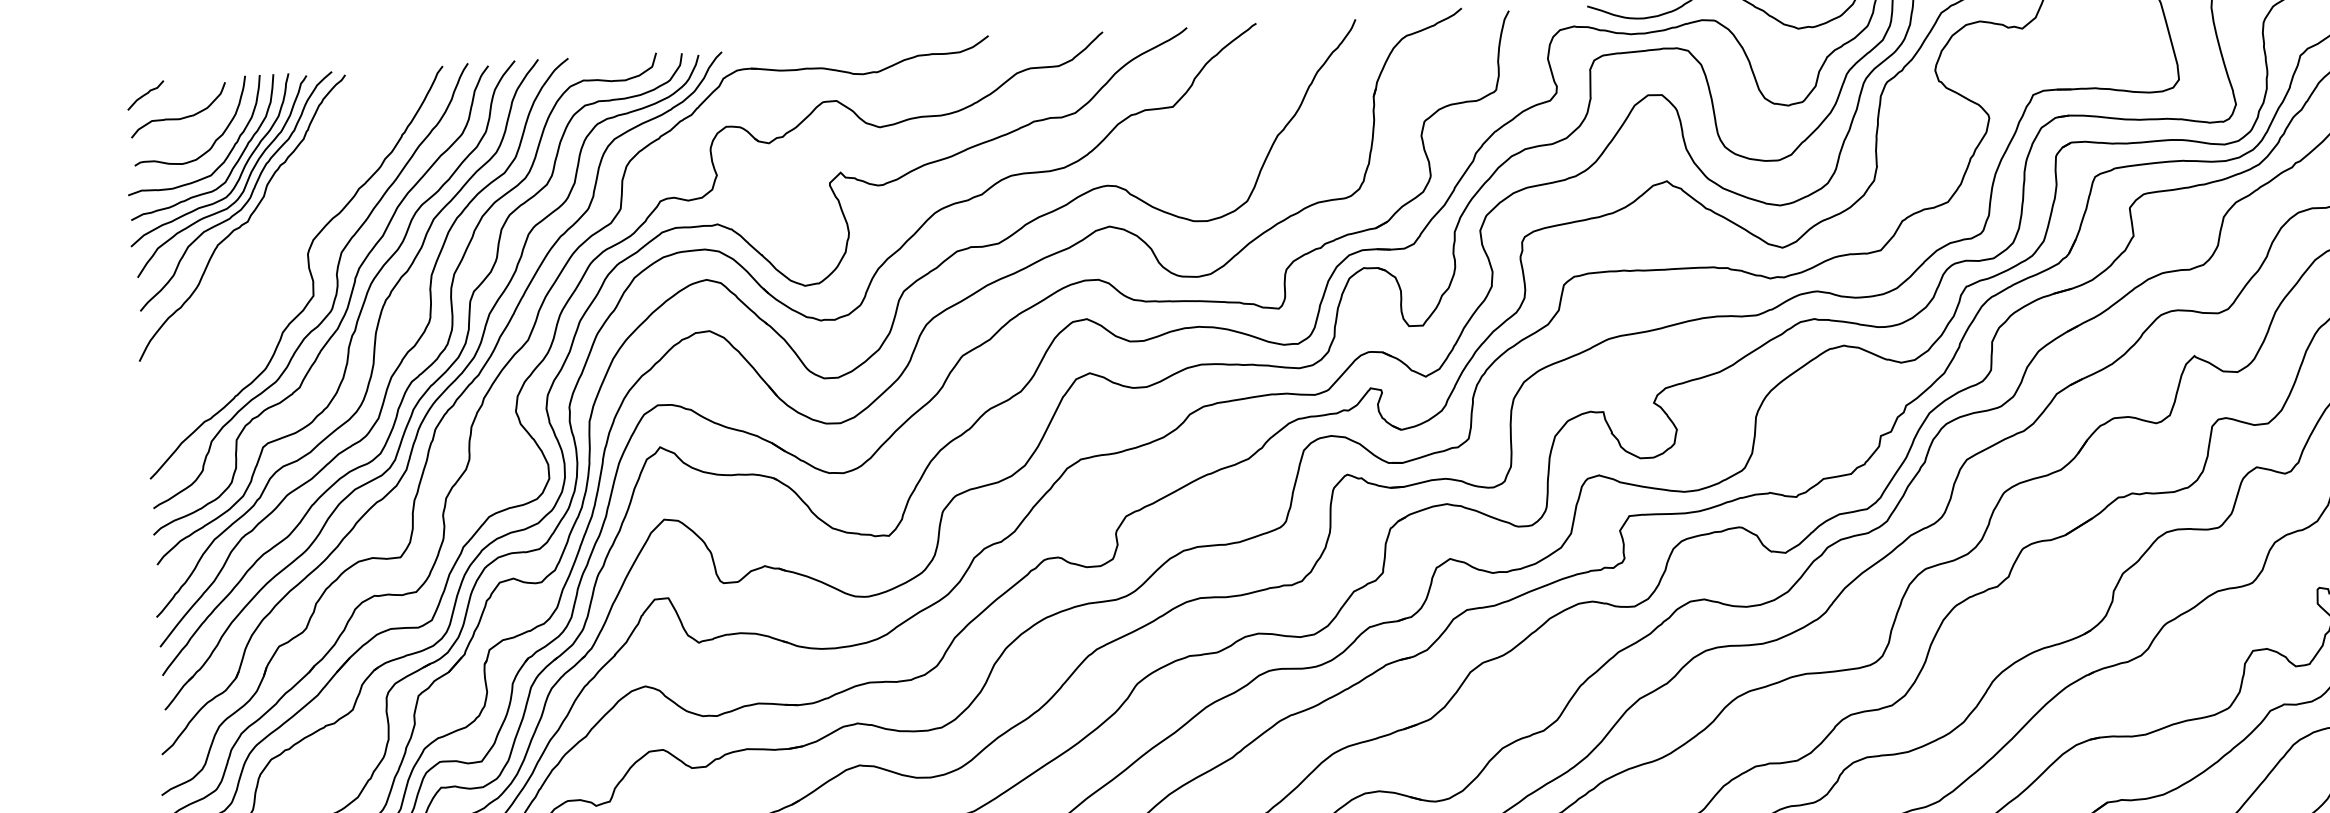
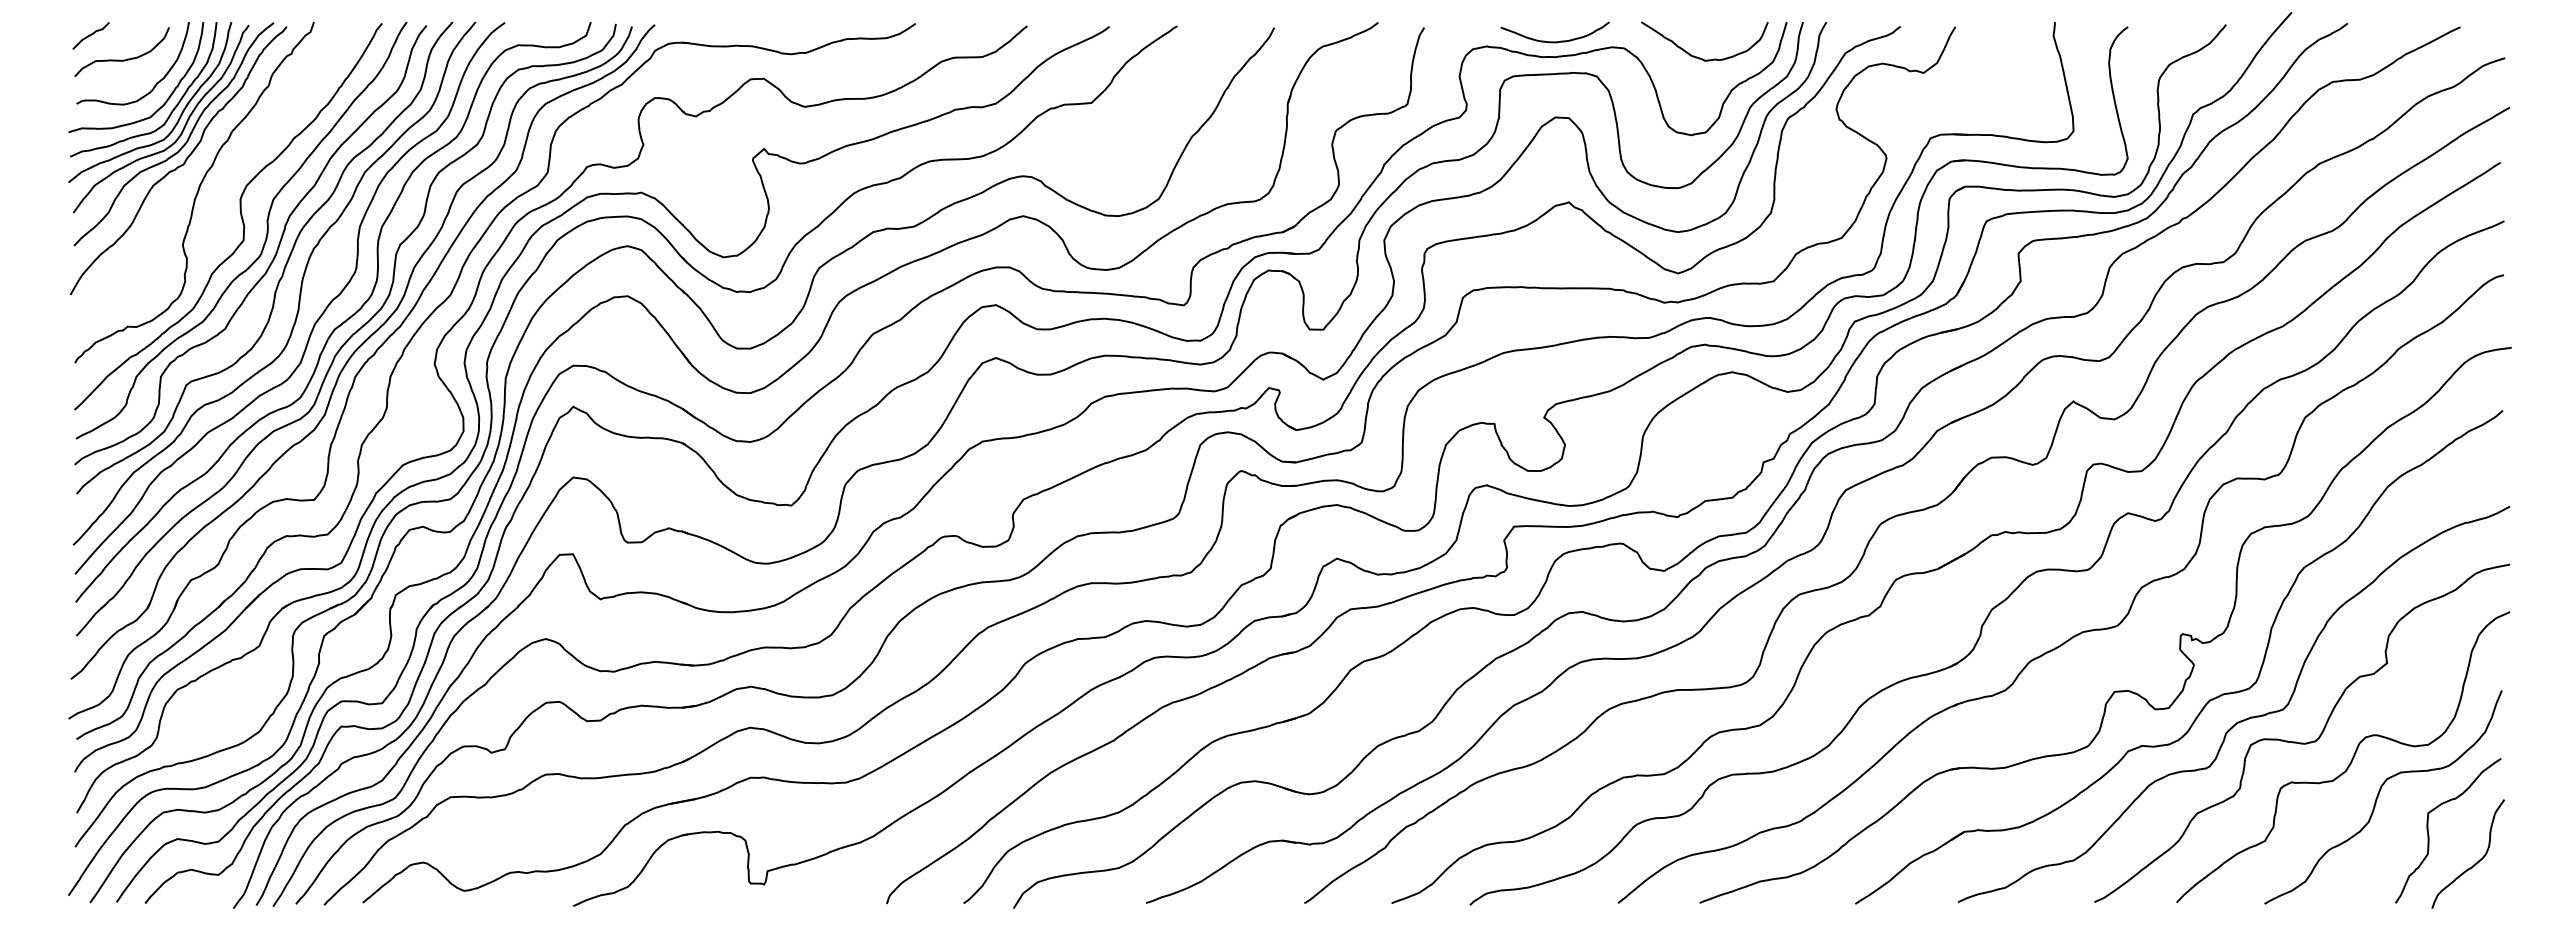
curve: (262, 249) -> (196, 192), added

